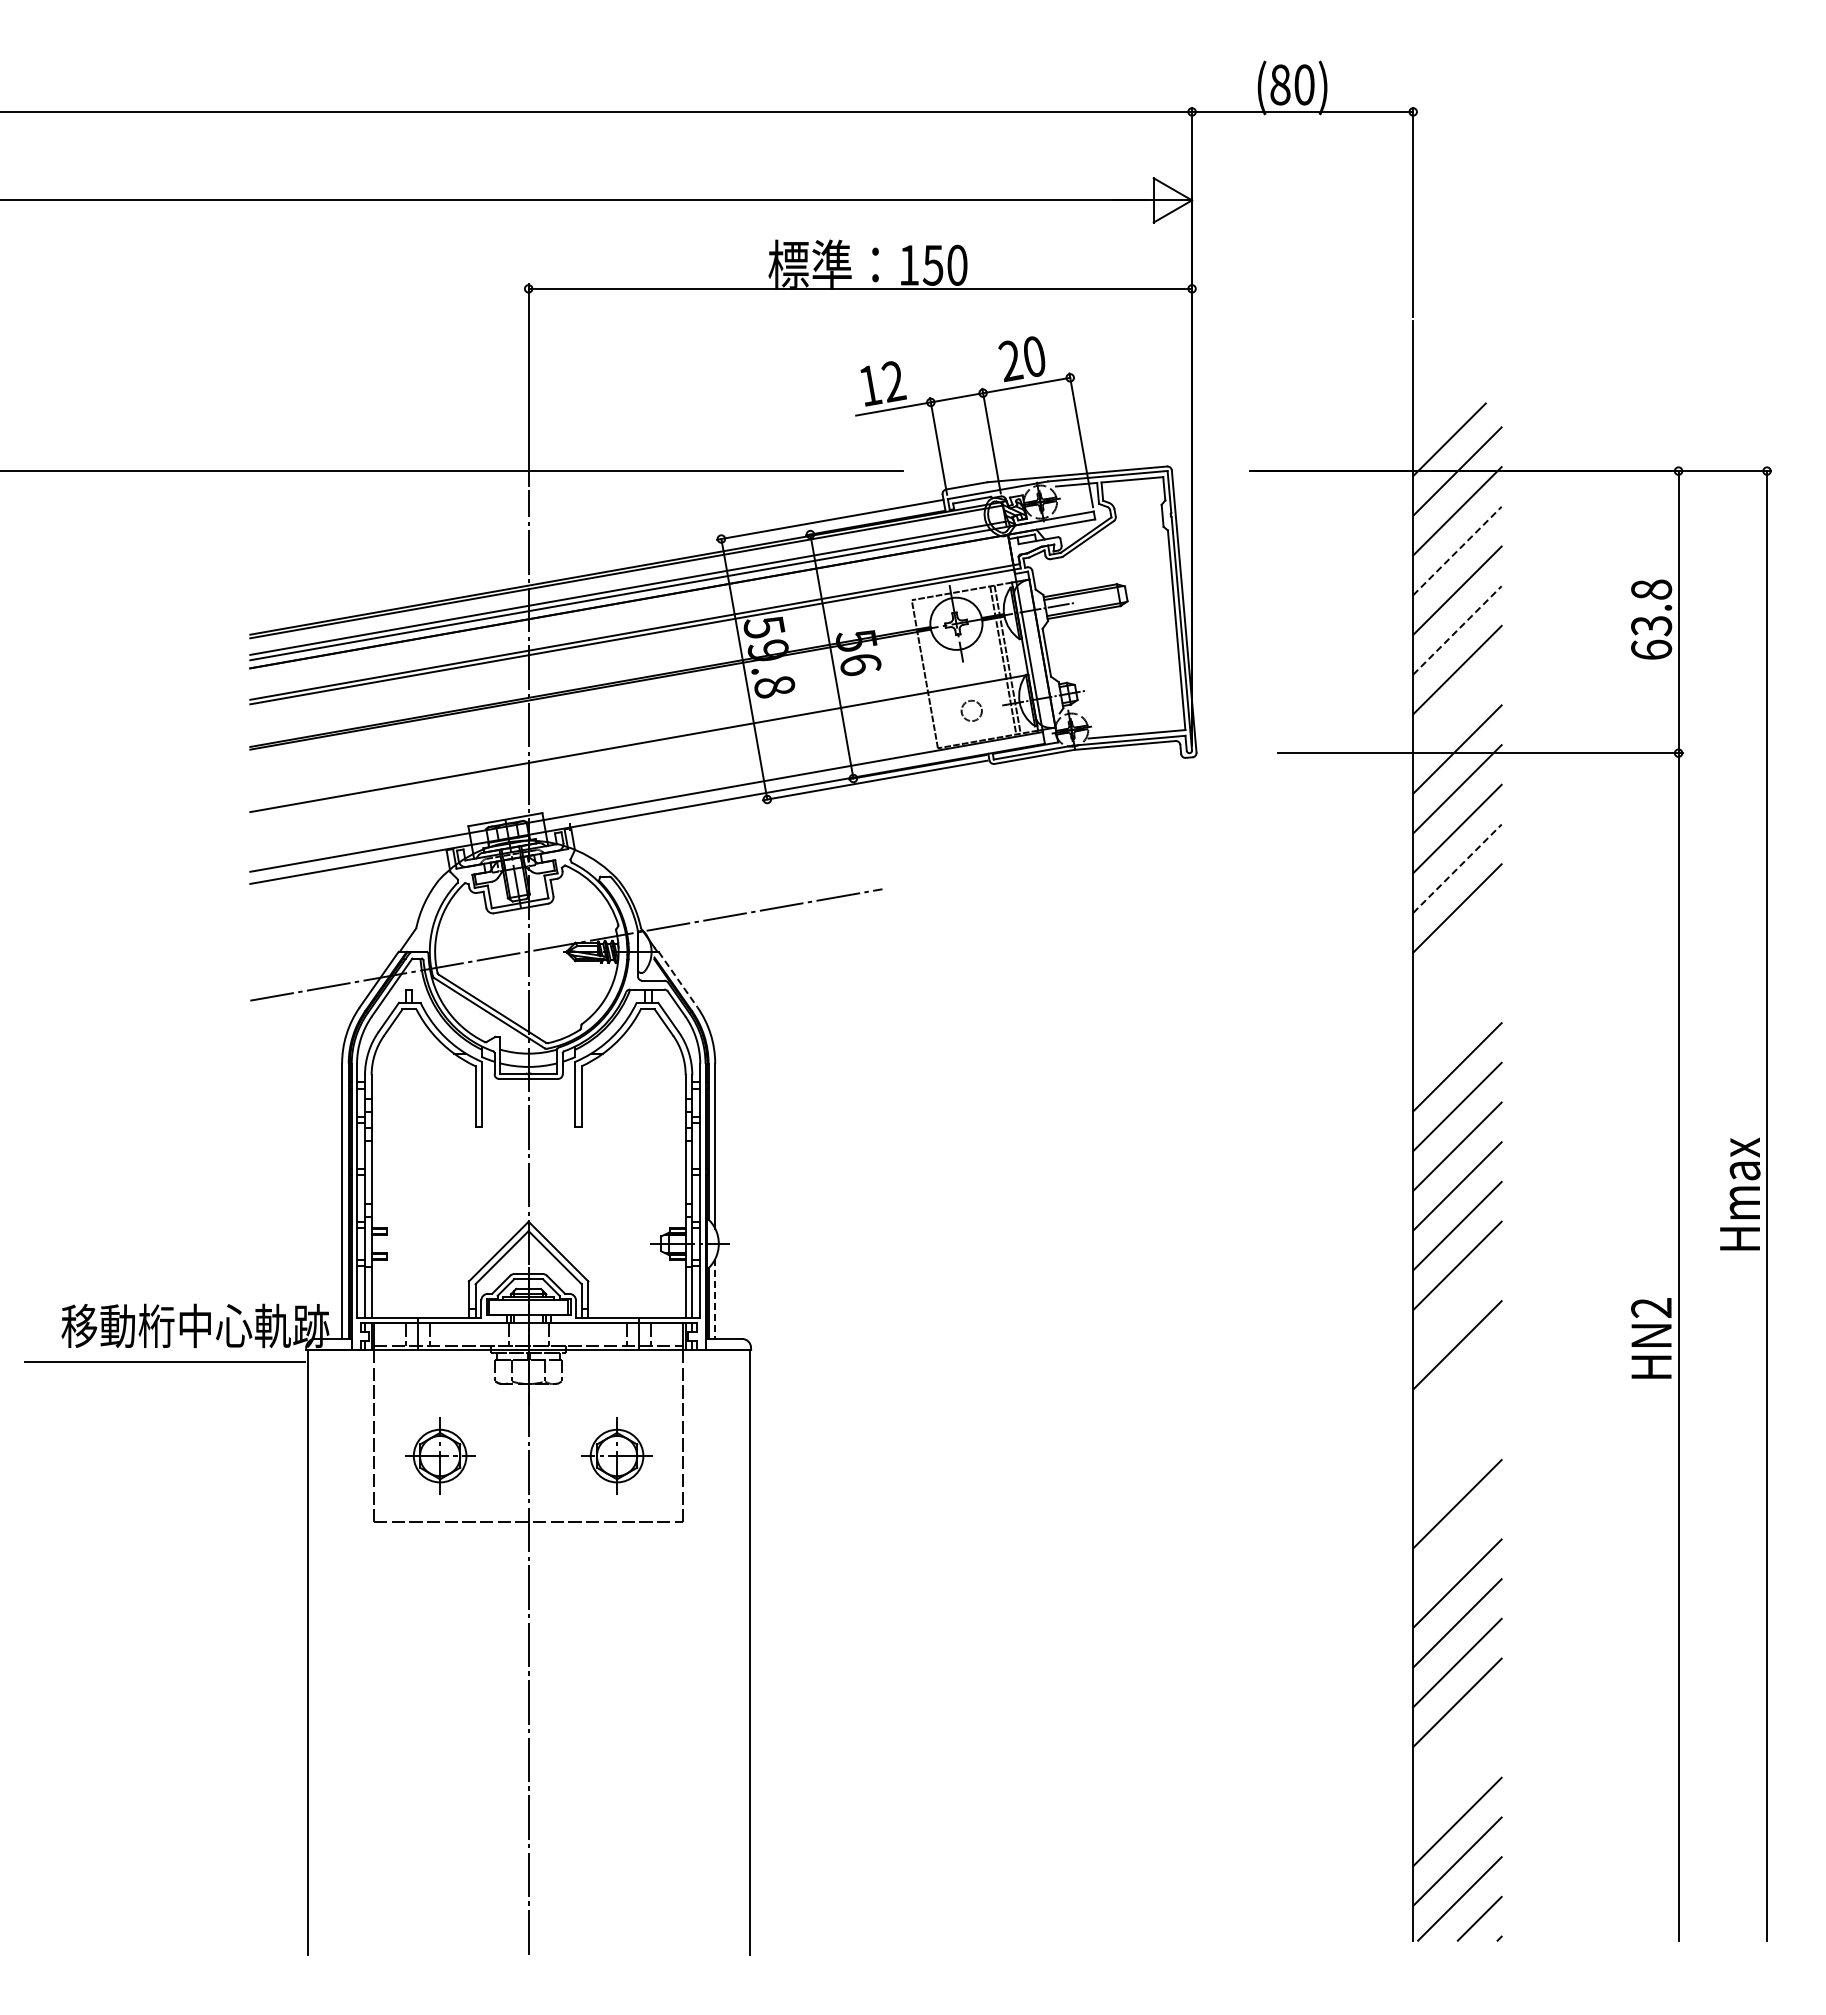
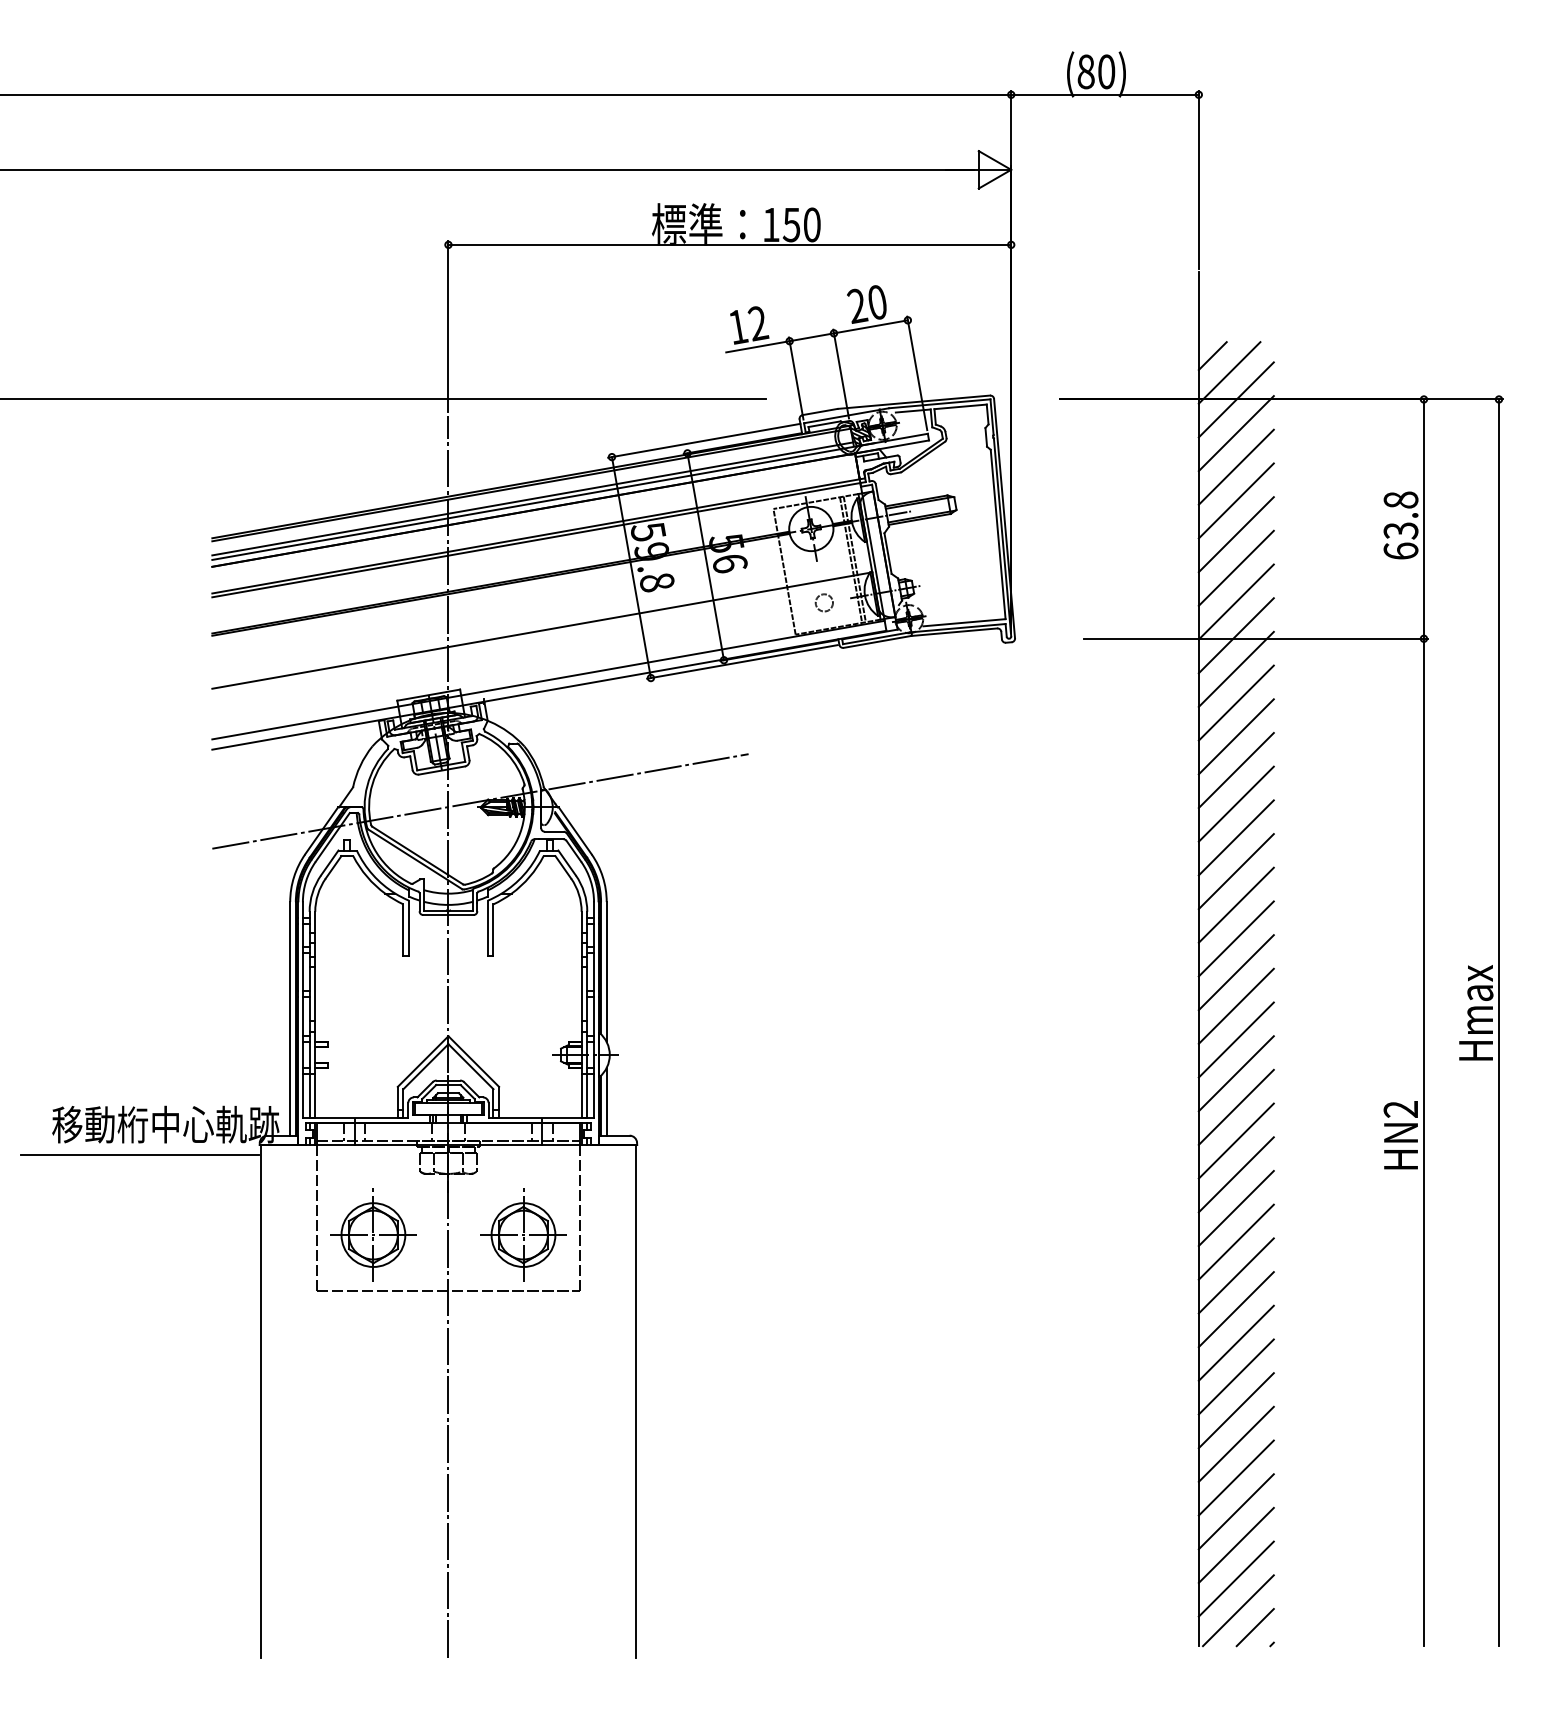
line: (1429, 419) -> (1212, 355), added
line: (1457, 551) -> (1236, 467), dashed -> solid
line: (1457, 630) -> (1236, 534), dashed -> solid
line: (1457, 709) -> (1236, 601), added
line: (1457, 868) -> (1236, 736), dashed -> solid
line: (1457, 947) -> (1236, 803), added
line: (678, 979) -> (575, 830), dashed -> solid
line: (1457, 987) -> (1236, 837), added
line: (1457, 1027) -> (1236, 871), added
line: (715, 1299) -> (606, 1102), dashed -> solid
line: (1457, 1305) -> (1236, 1107), added
line: (1457, 1384) -> (1236, 1174), added
line: (1457, 1424) -> (1236, 1208), added
part: (439, 1455) -> (372, 1234), size x1.43
part: (616, 1455) -> (522, 1234), size x1.43
line: (1457, 1464) -> (1236, 1242), added
line: (1457, 1543) -> (1236, 1309), added
line: (1457, 1742) -> (1236, 1478), added
line: (1457, 1782) -> (1236, 1511), added

